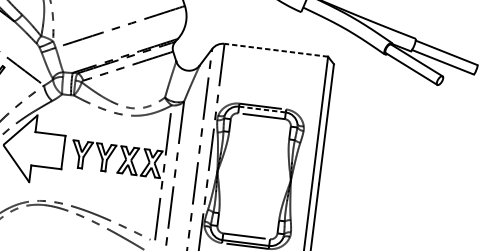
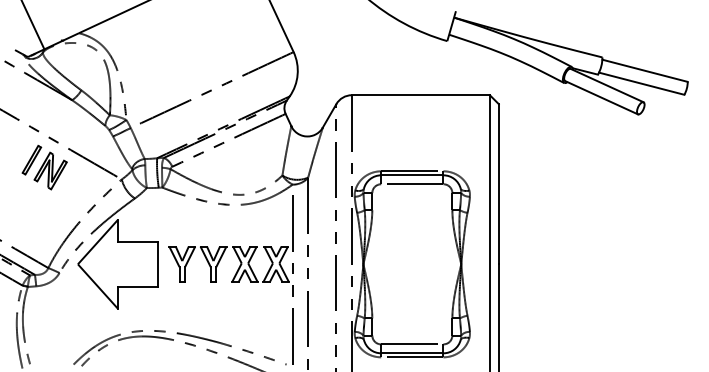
line: (276, 50) -> (420, 95), dashed -> solid
line: (262, 109) -> (412, 175), dashed -> solid

